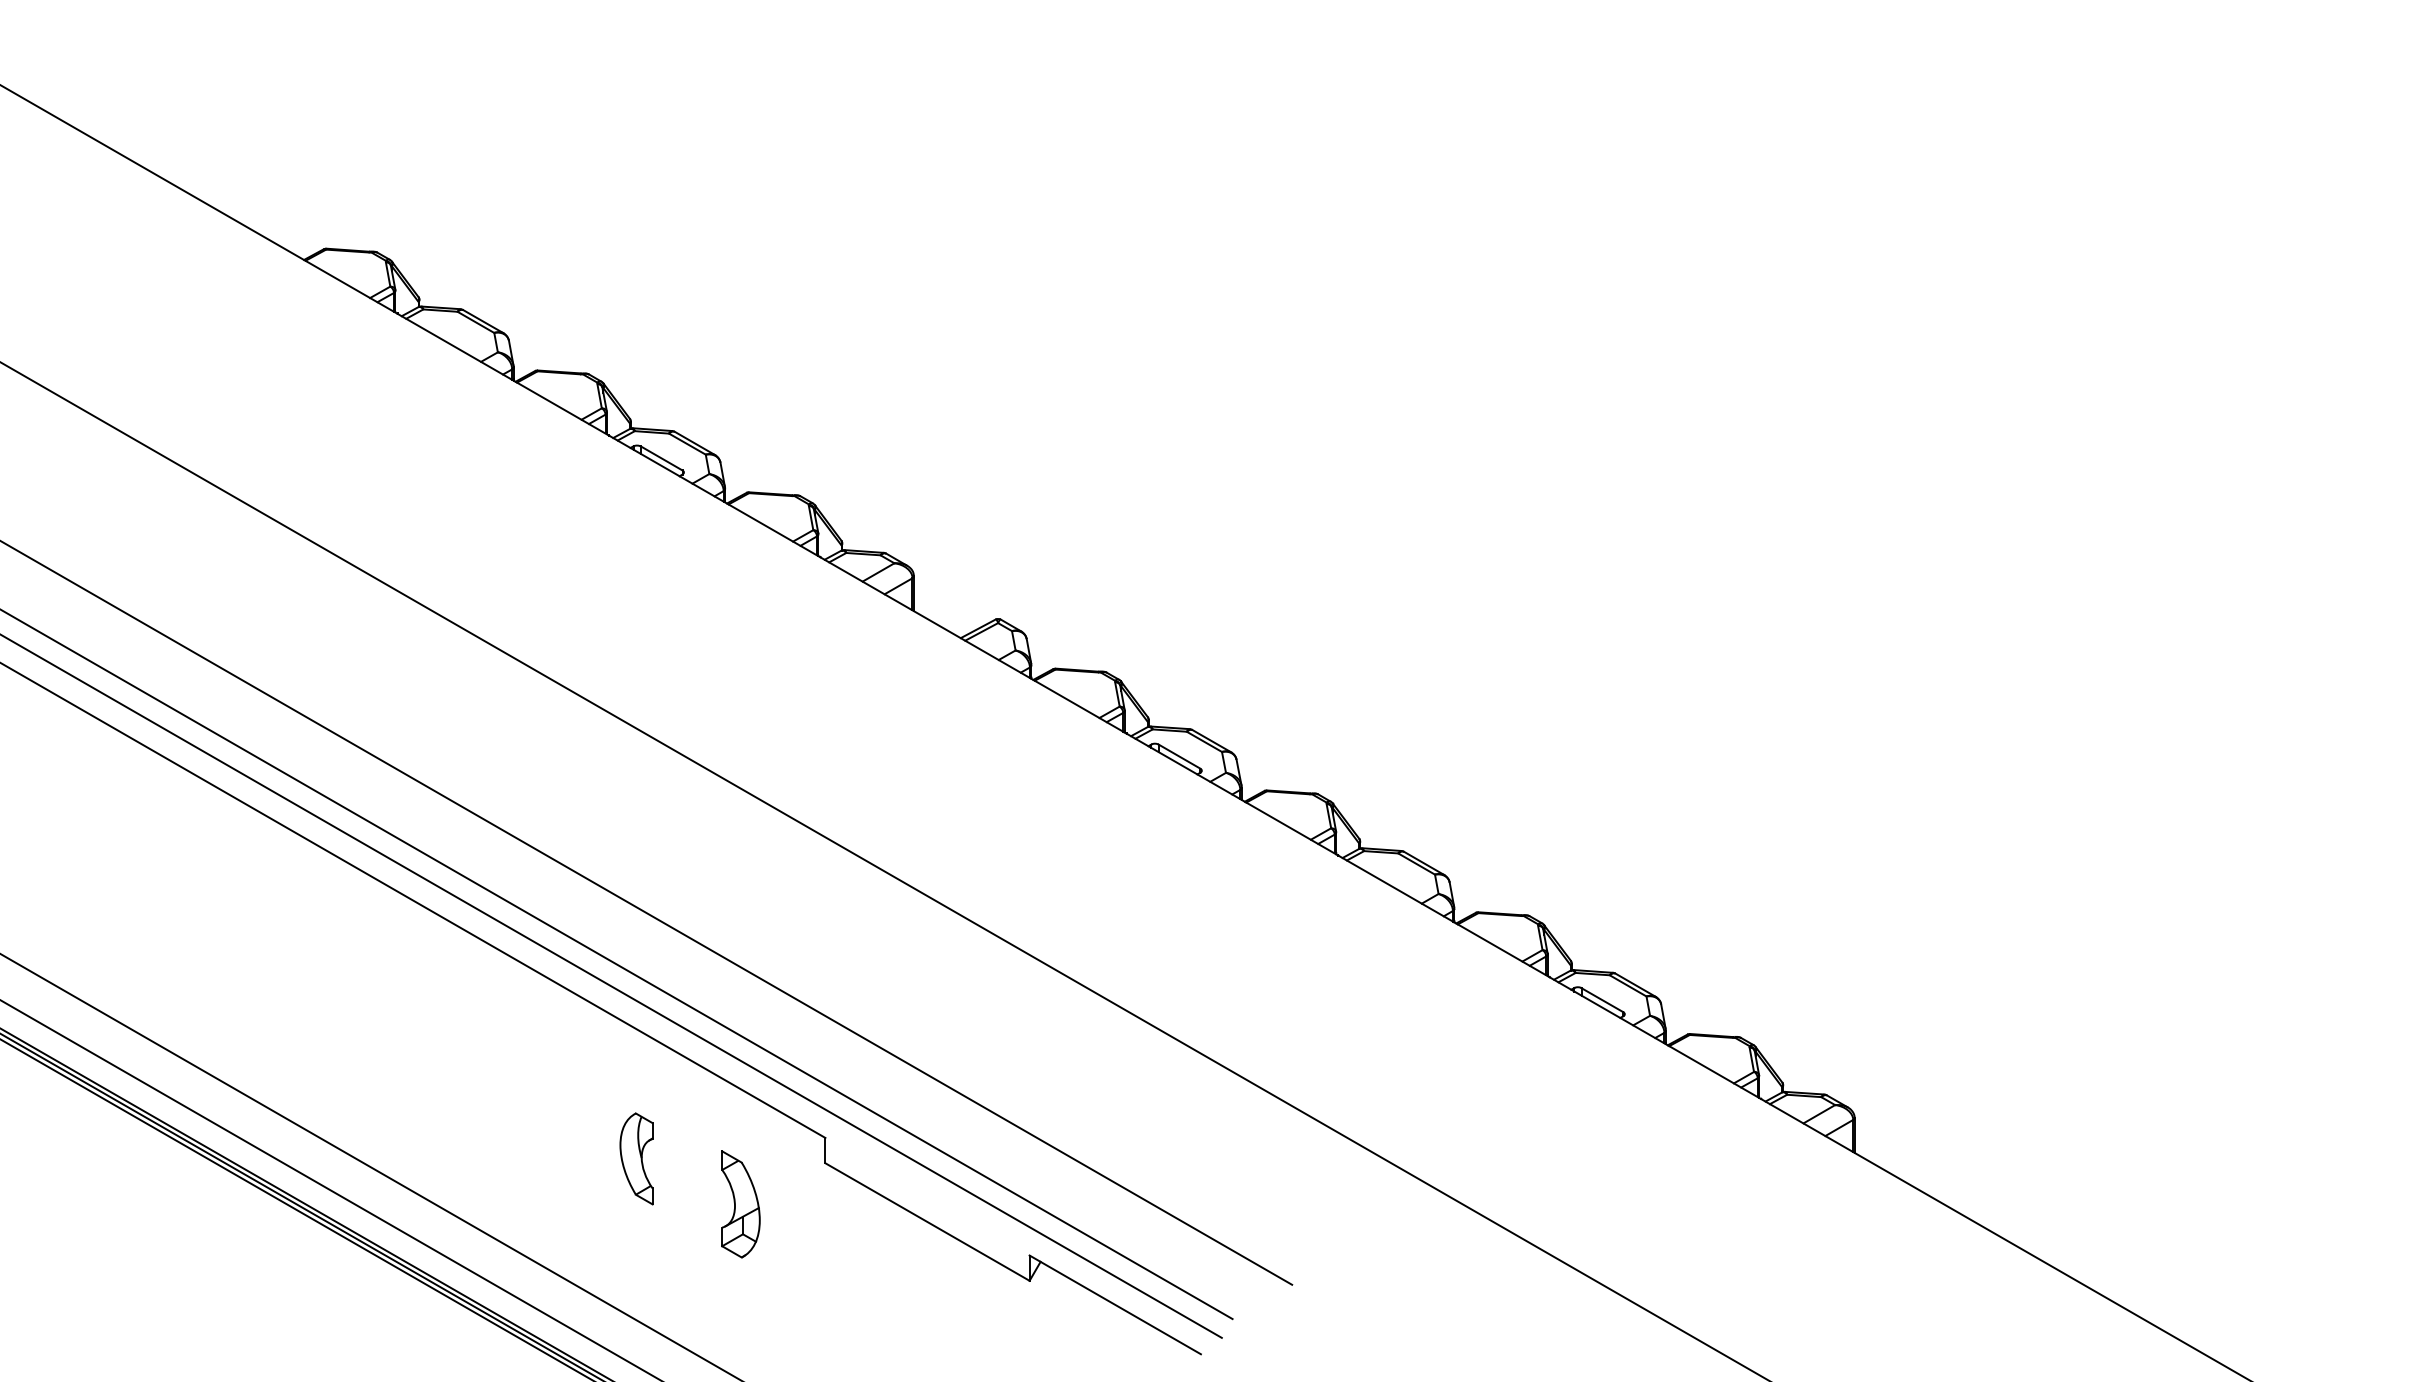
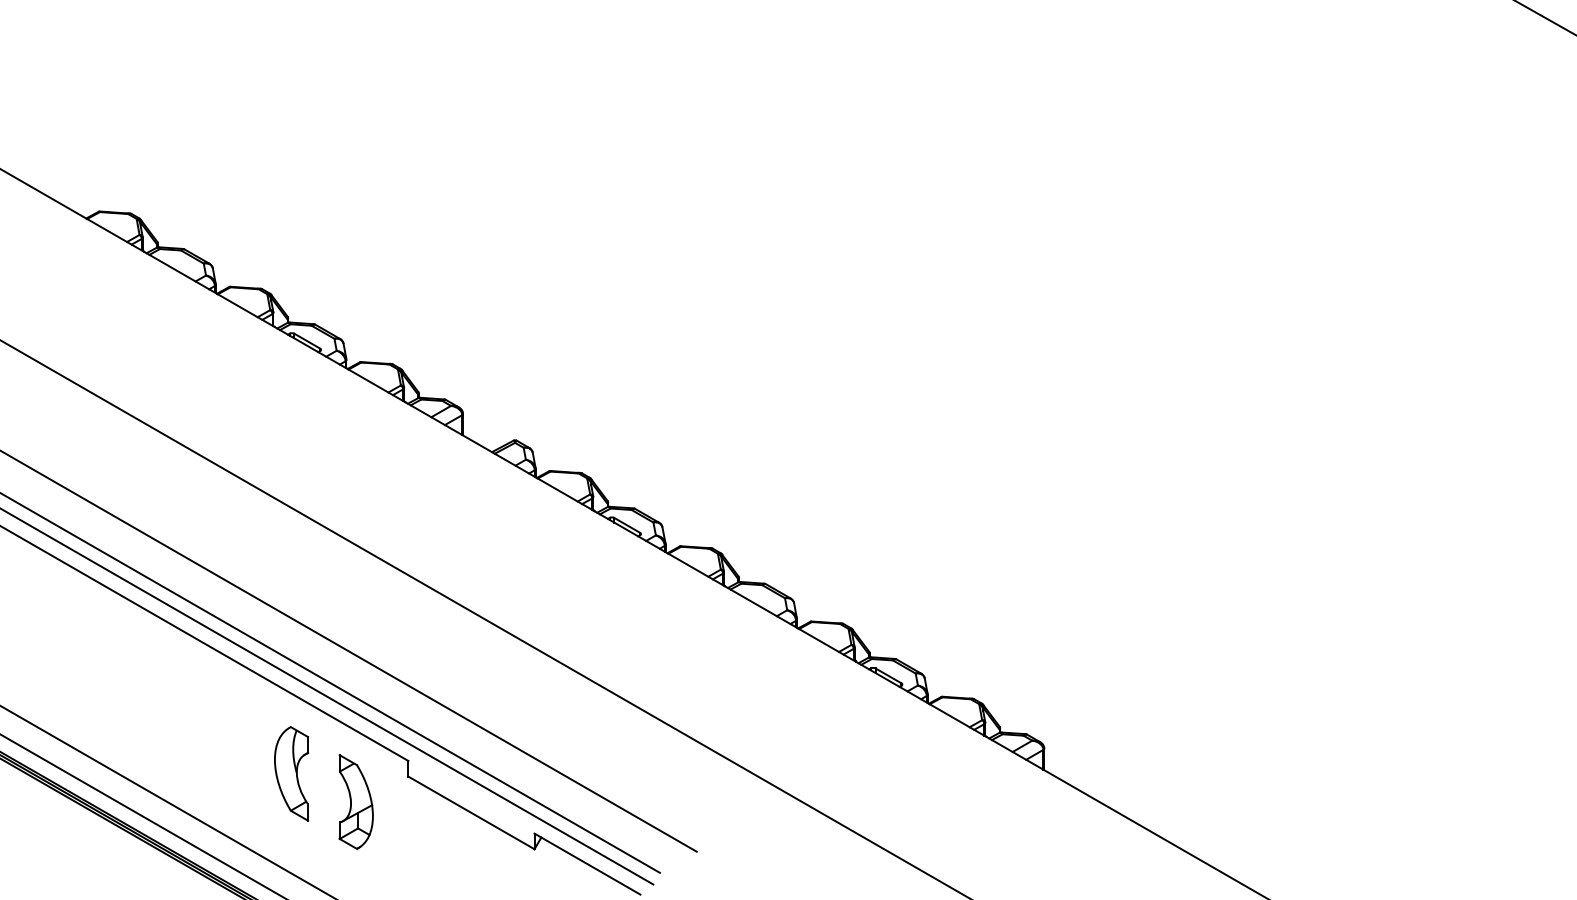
part: (636, 1158) -> (291, 773), size x1.67
part: (739, 1203) -> (355, 801), size x1.43

